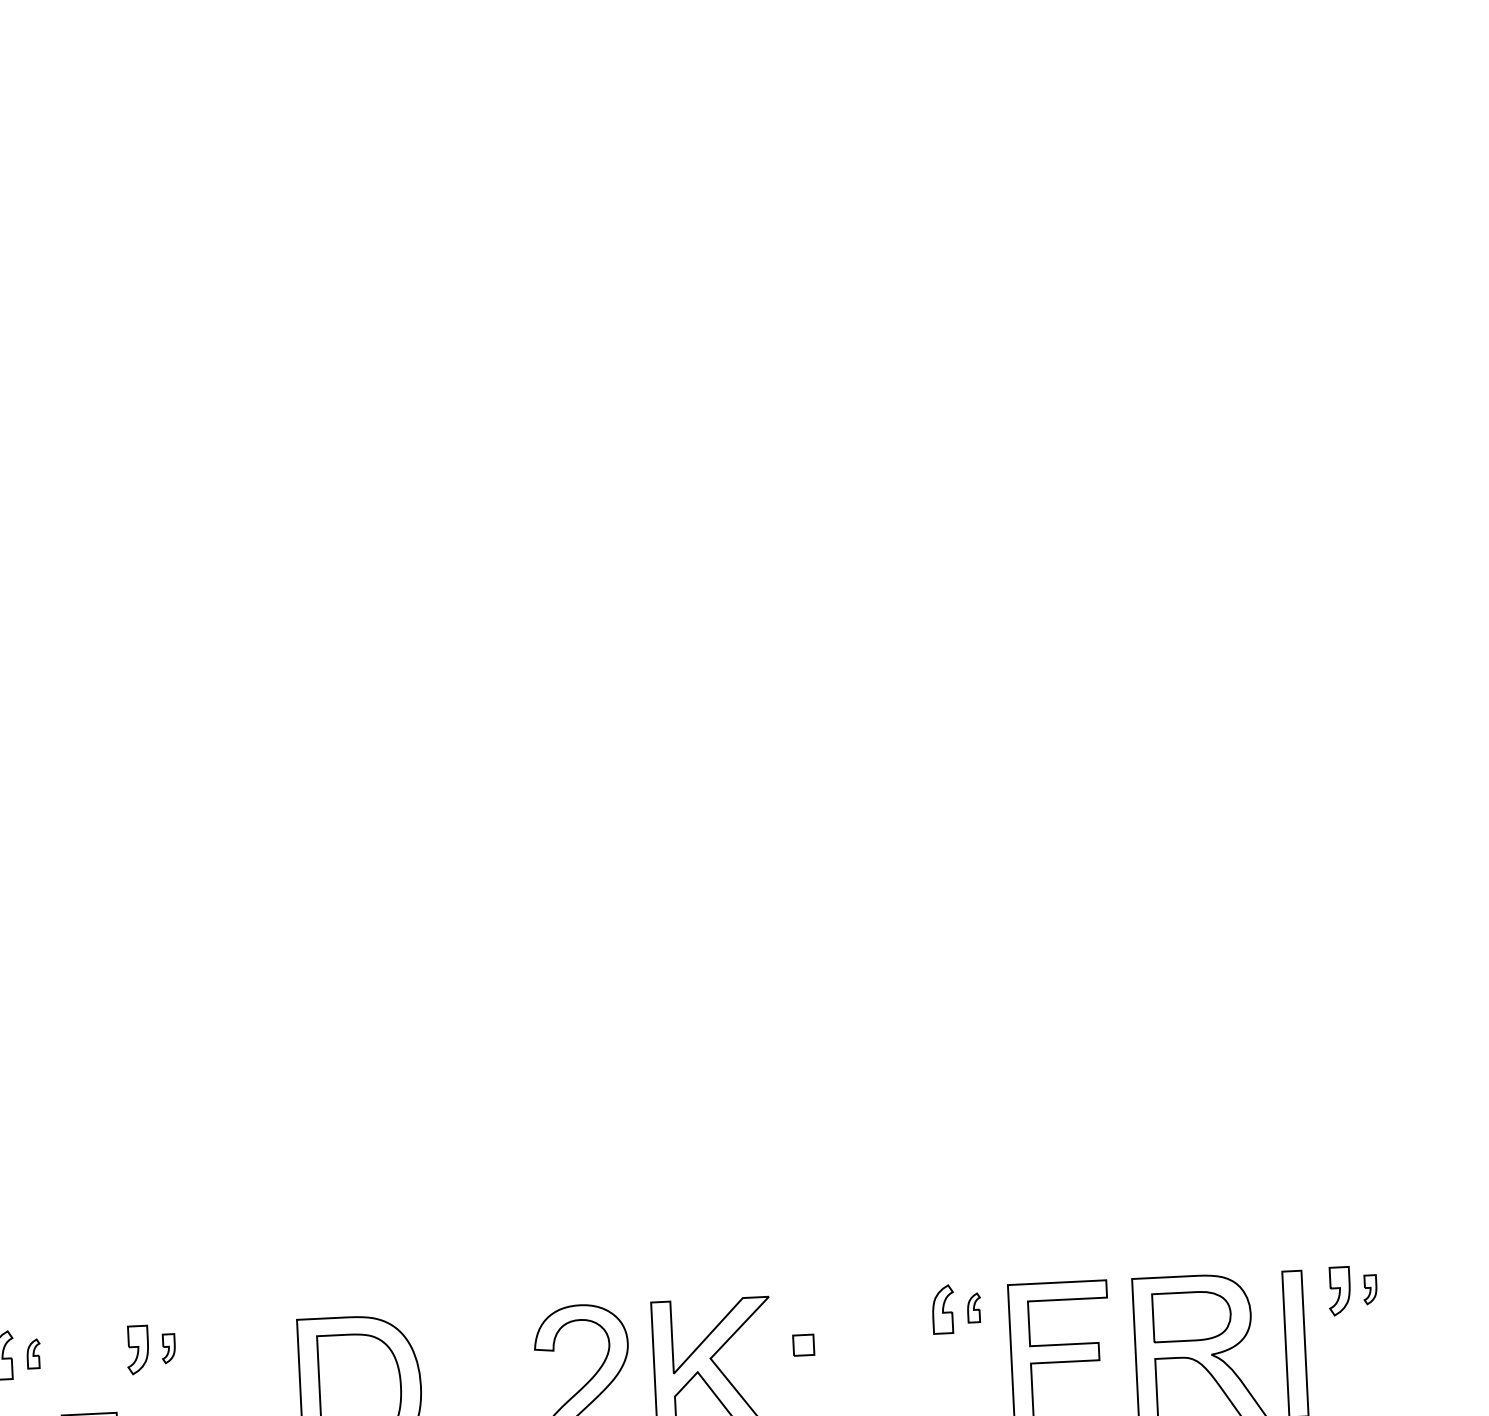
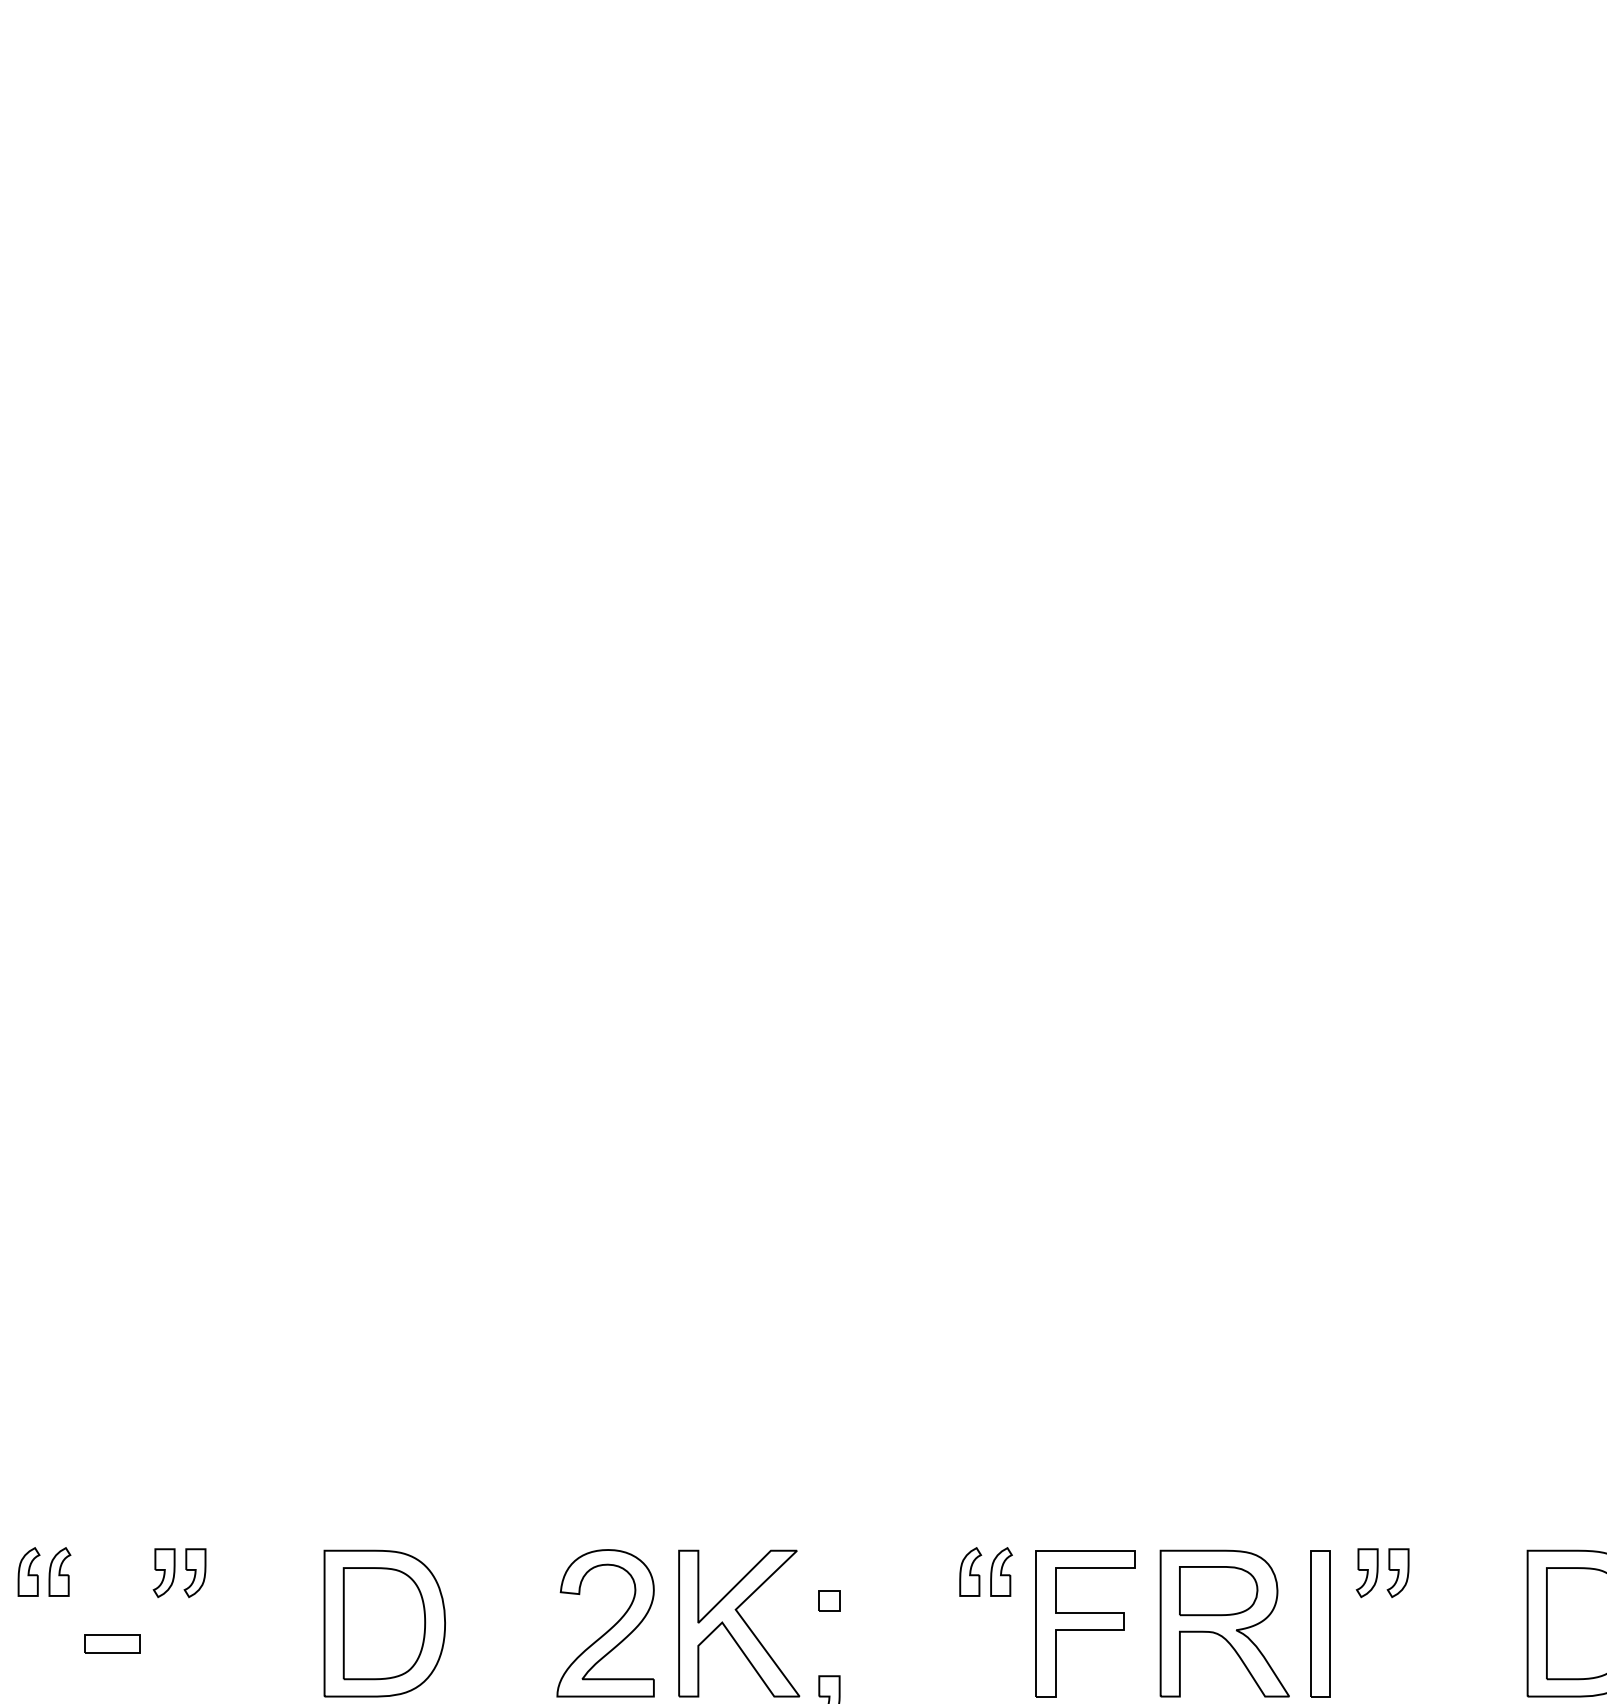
part: (1369, 1289) -> (1397, 1572), size x1.67
part: (974, 1307) -> (1001, 1571), size x1.67
part: (168, 1348) -> (194, 1573), size x1.67
part: (33, 1353) -> (59, 1571), size x1.67

